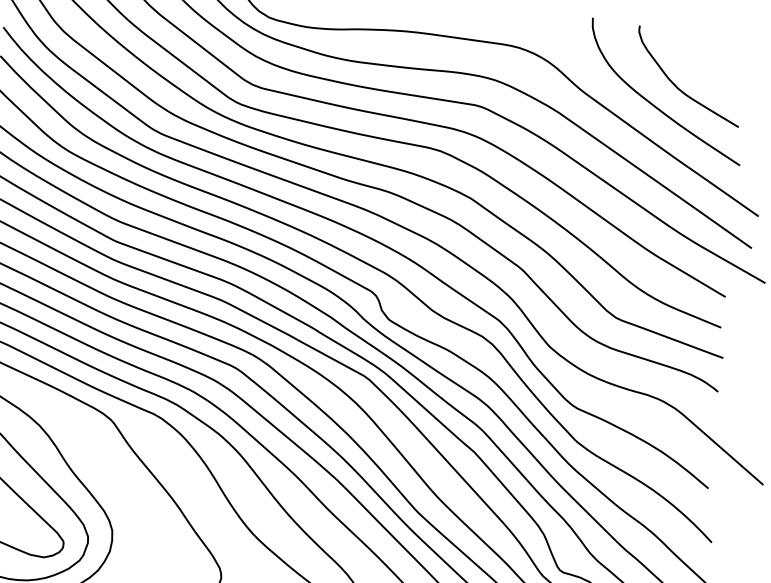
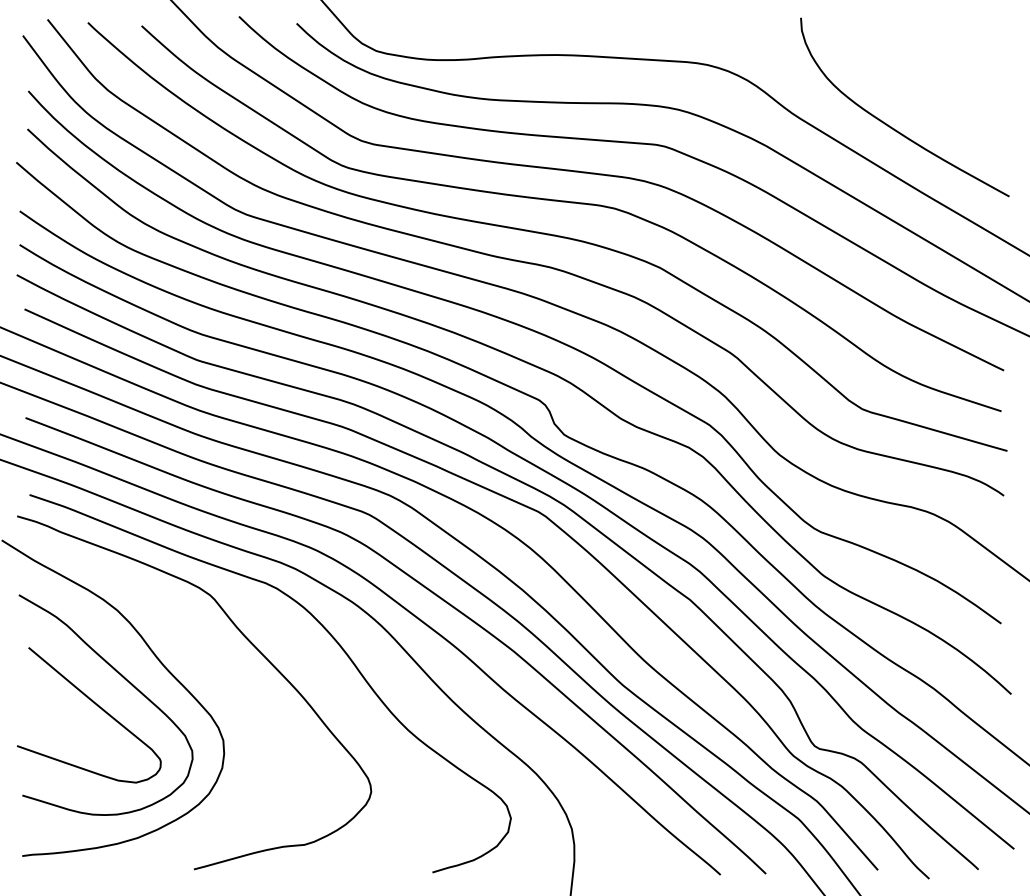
curve: (678, 87) -> (920, 100), removed

